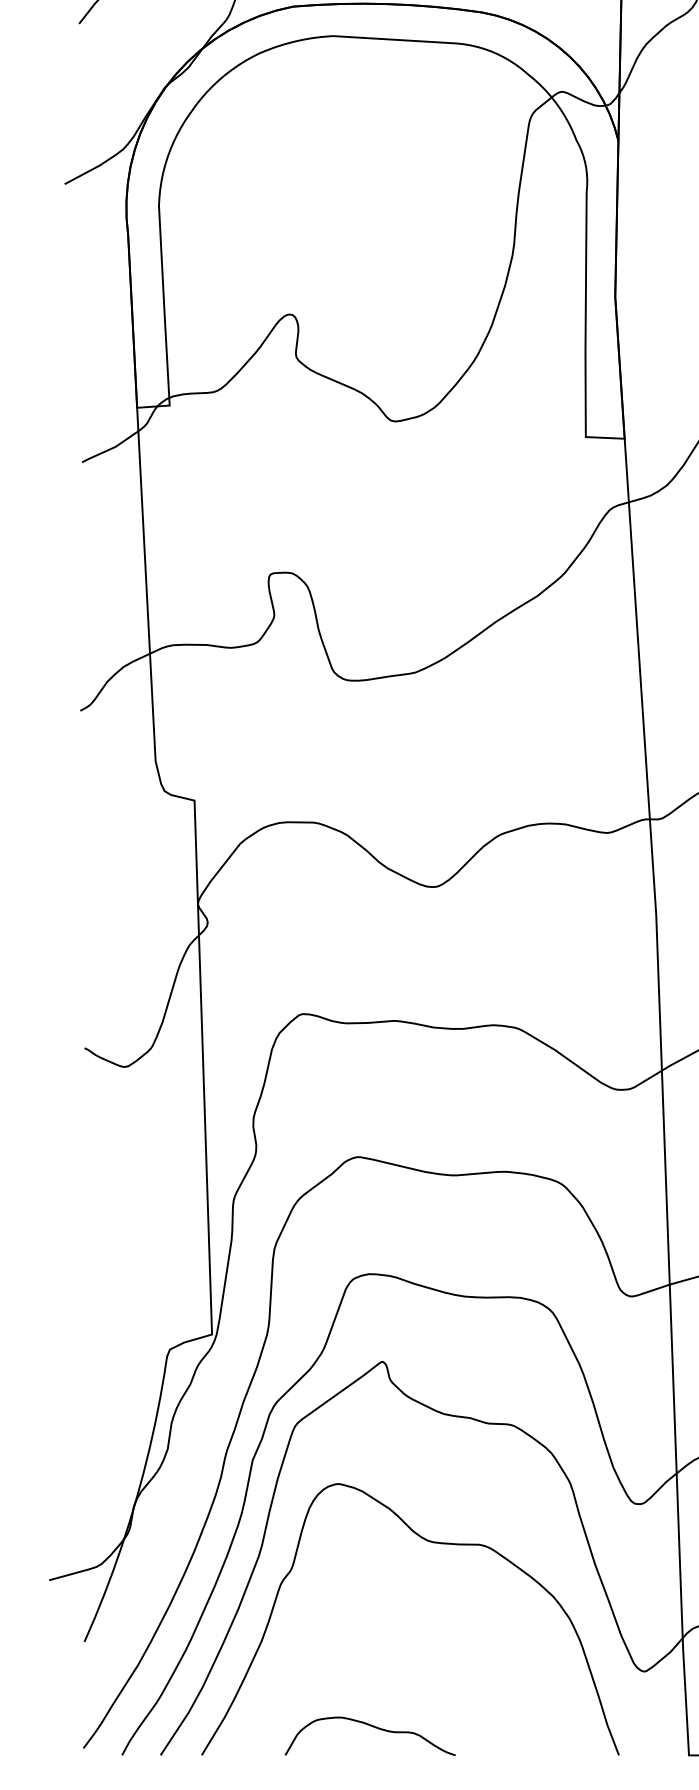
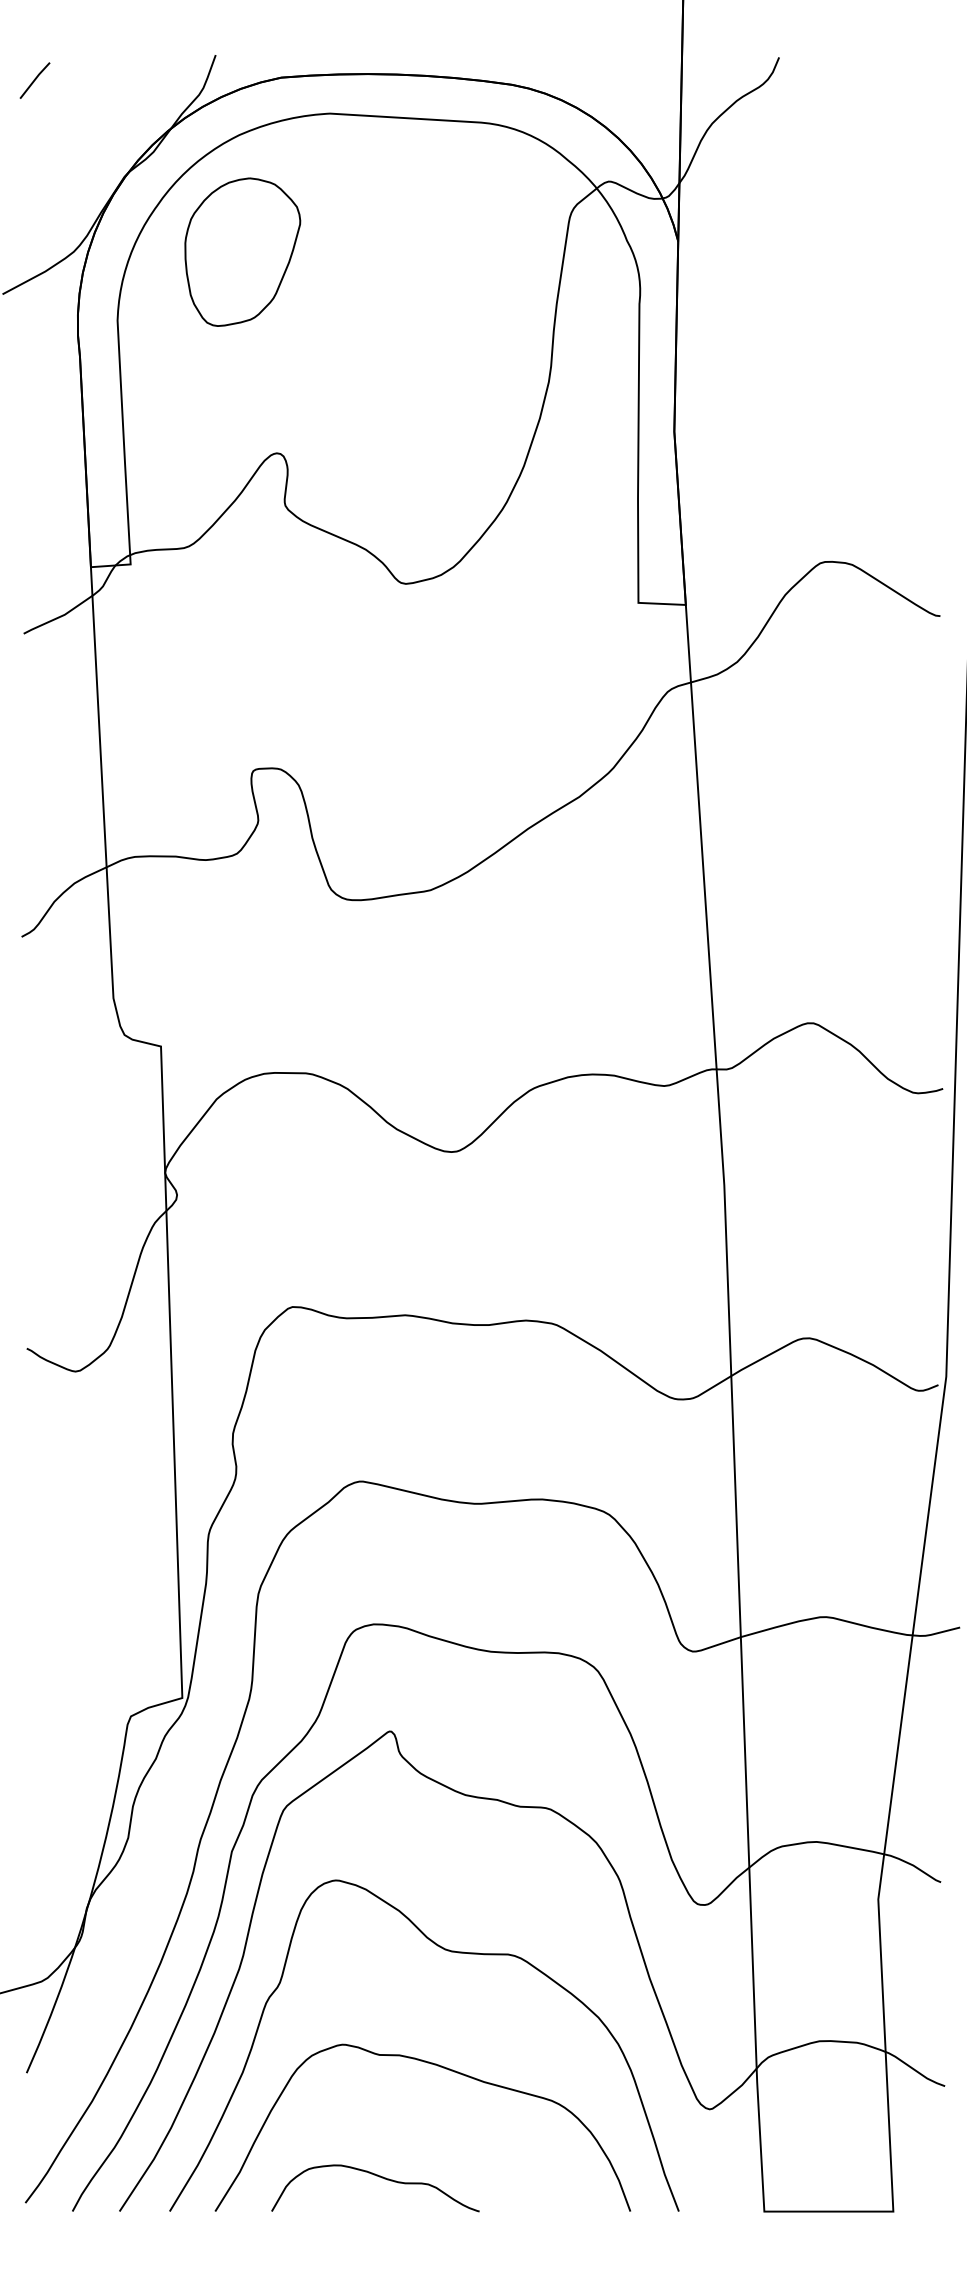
part: (261, 149) -> (242, 251), added
curve: (426, 1638) -> (443, 2068), added

